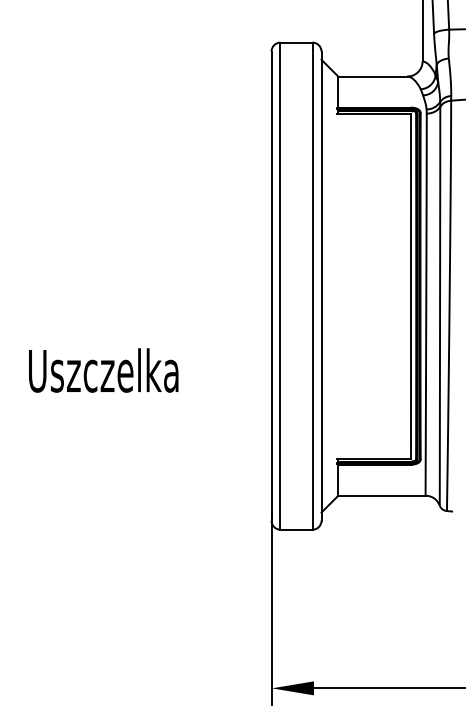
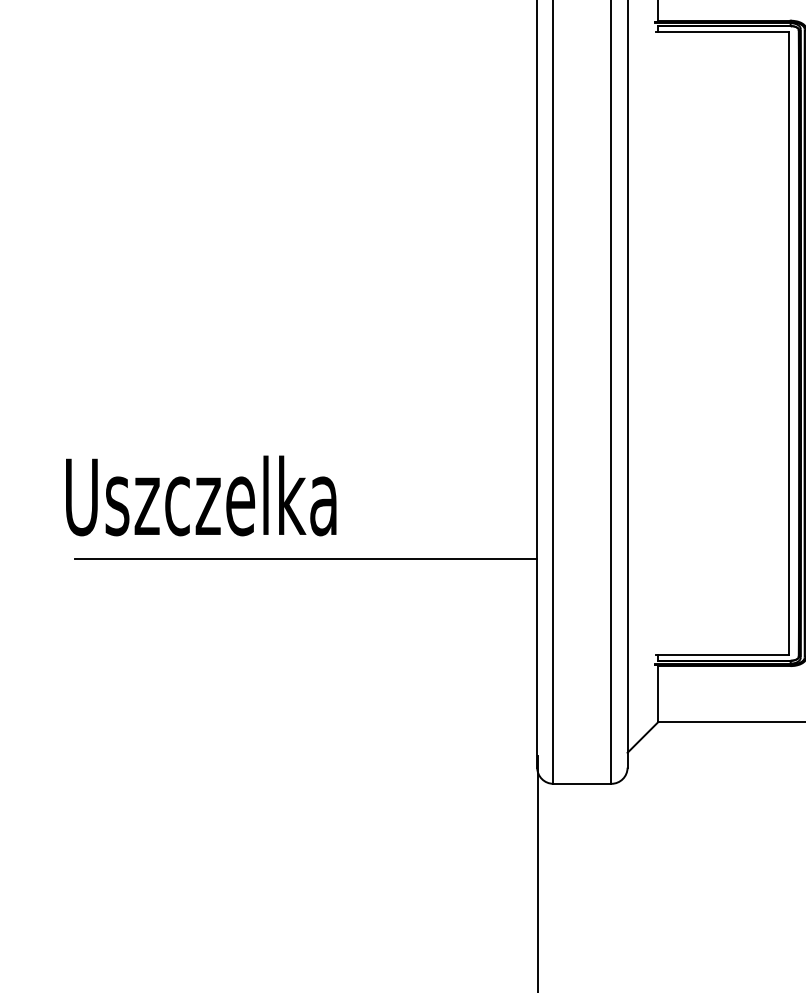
text: (103, 370) -> (200, 495), moved
line: (143, 405) -> (305, 559), added

